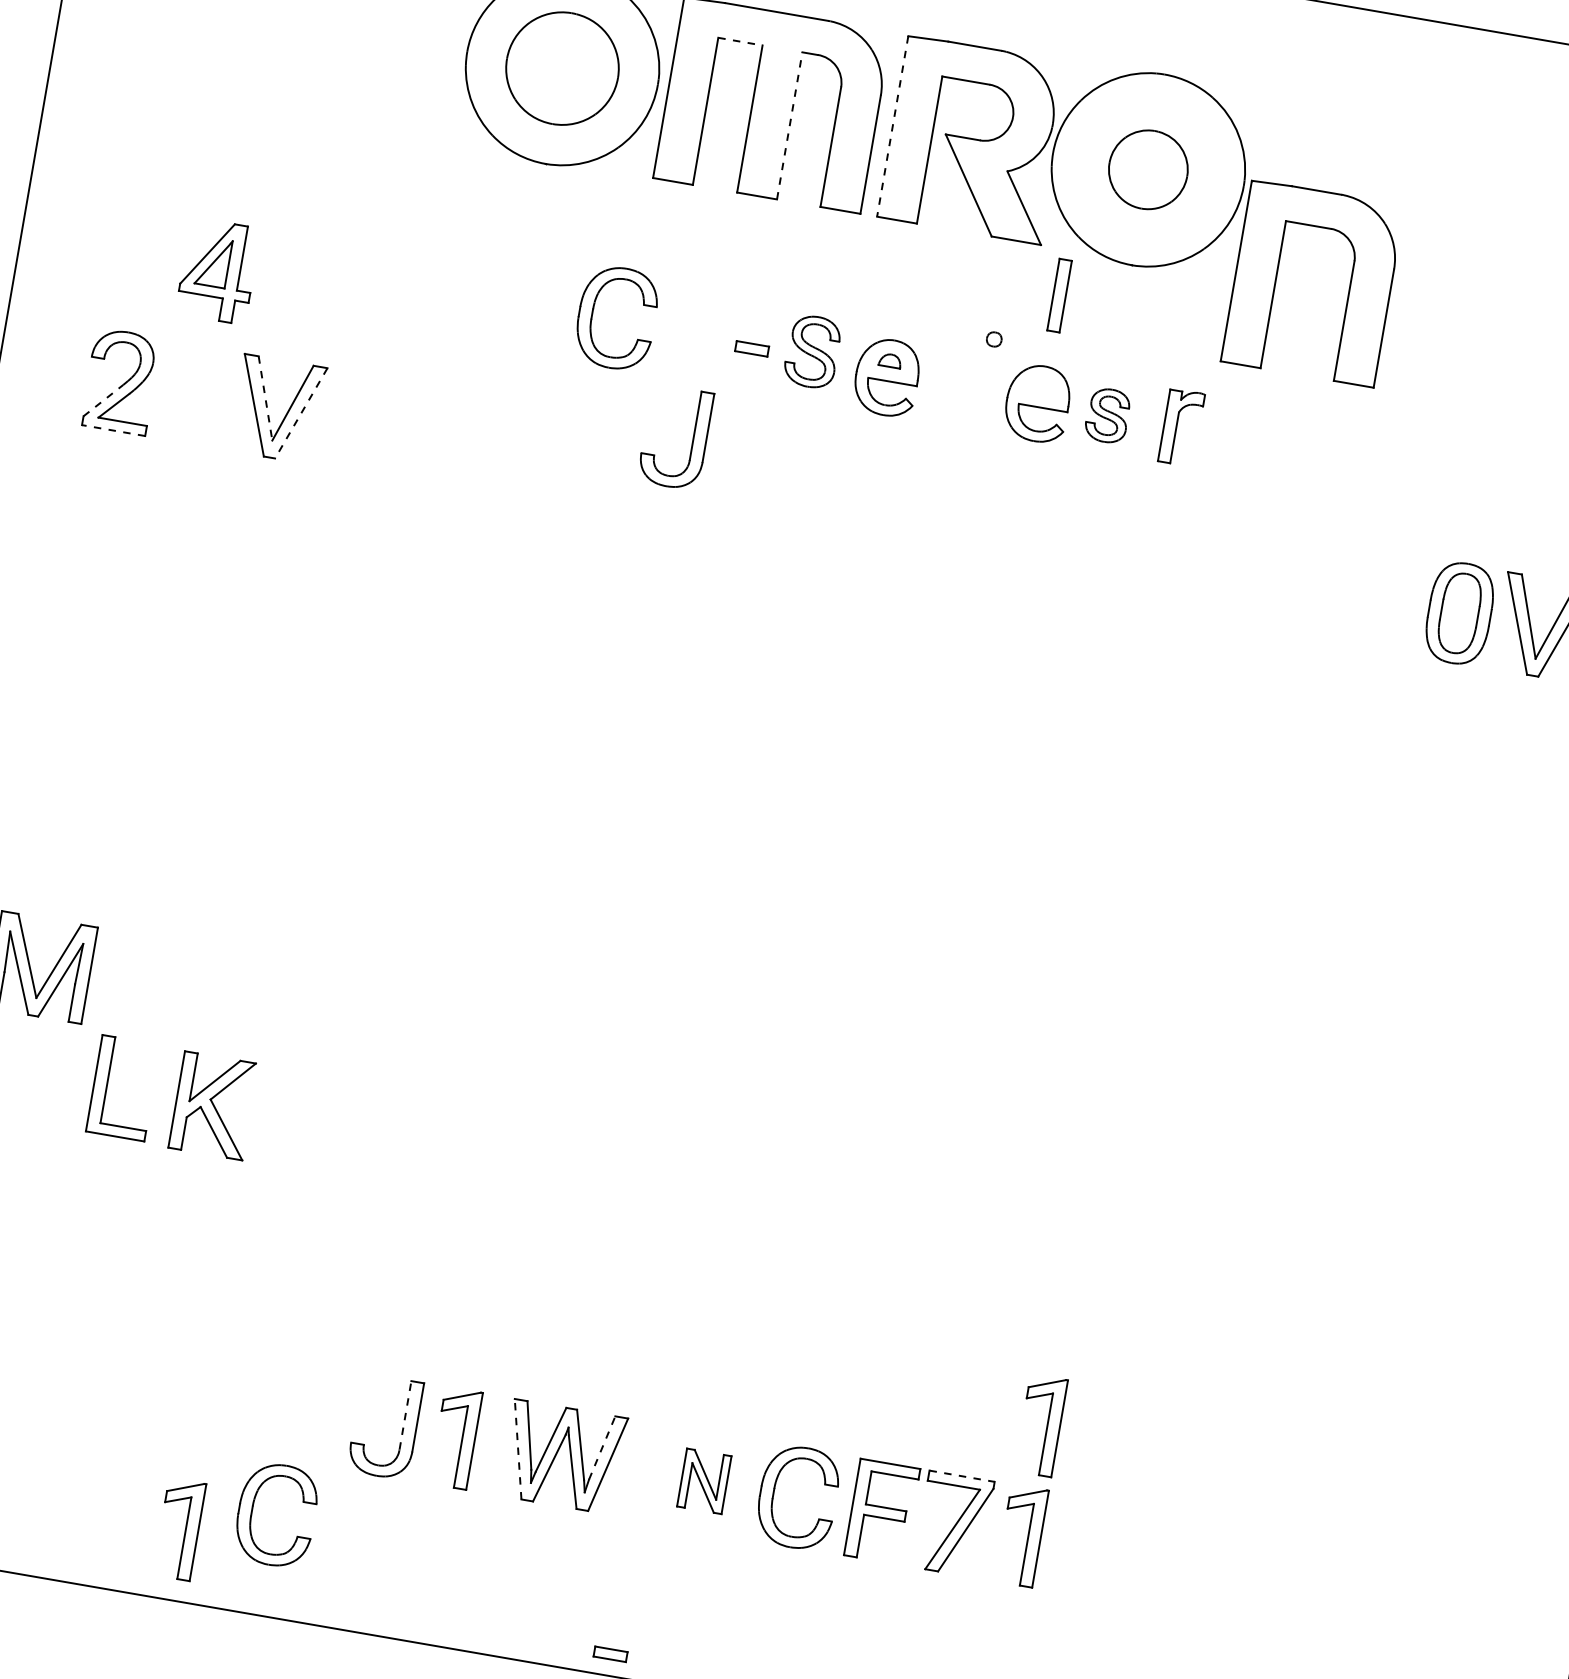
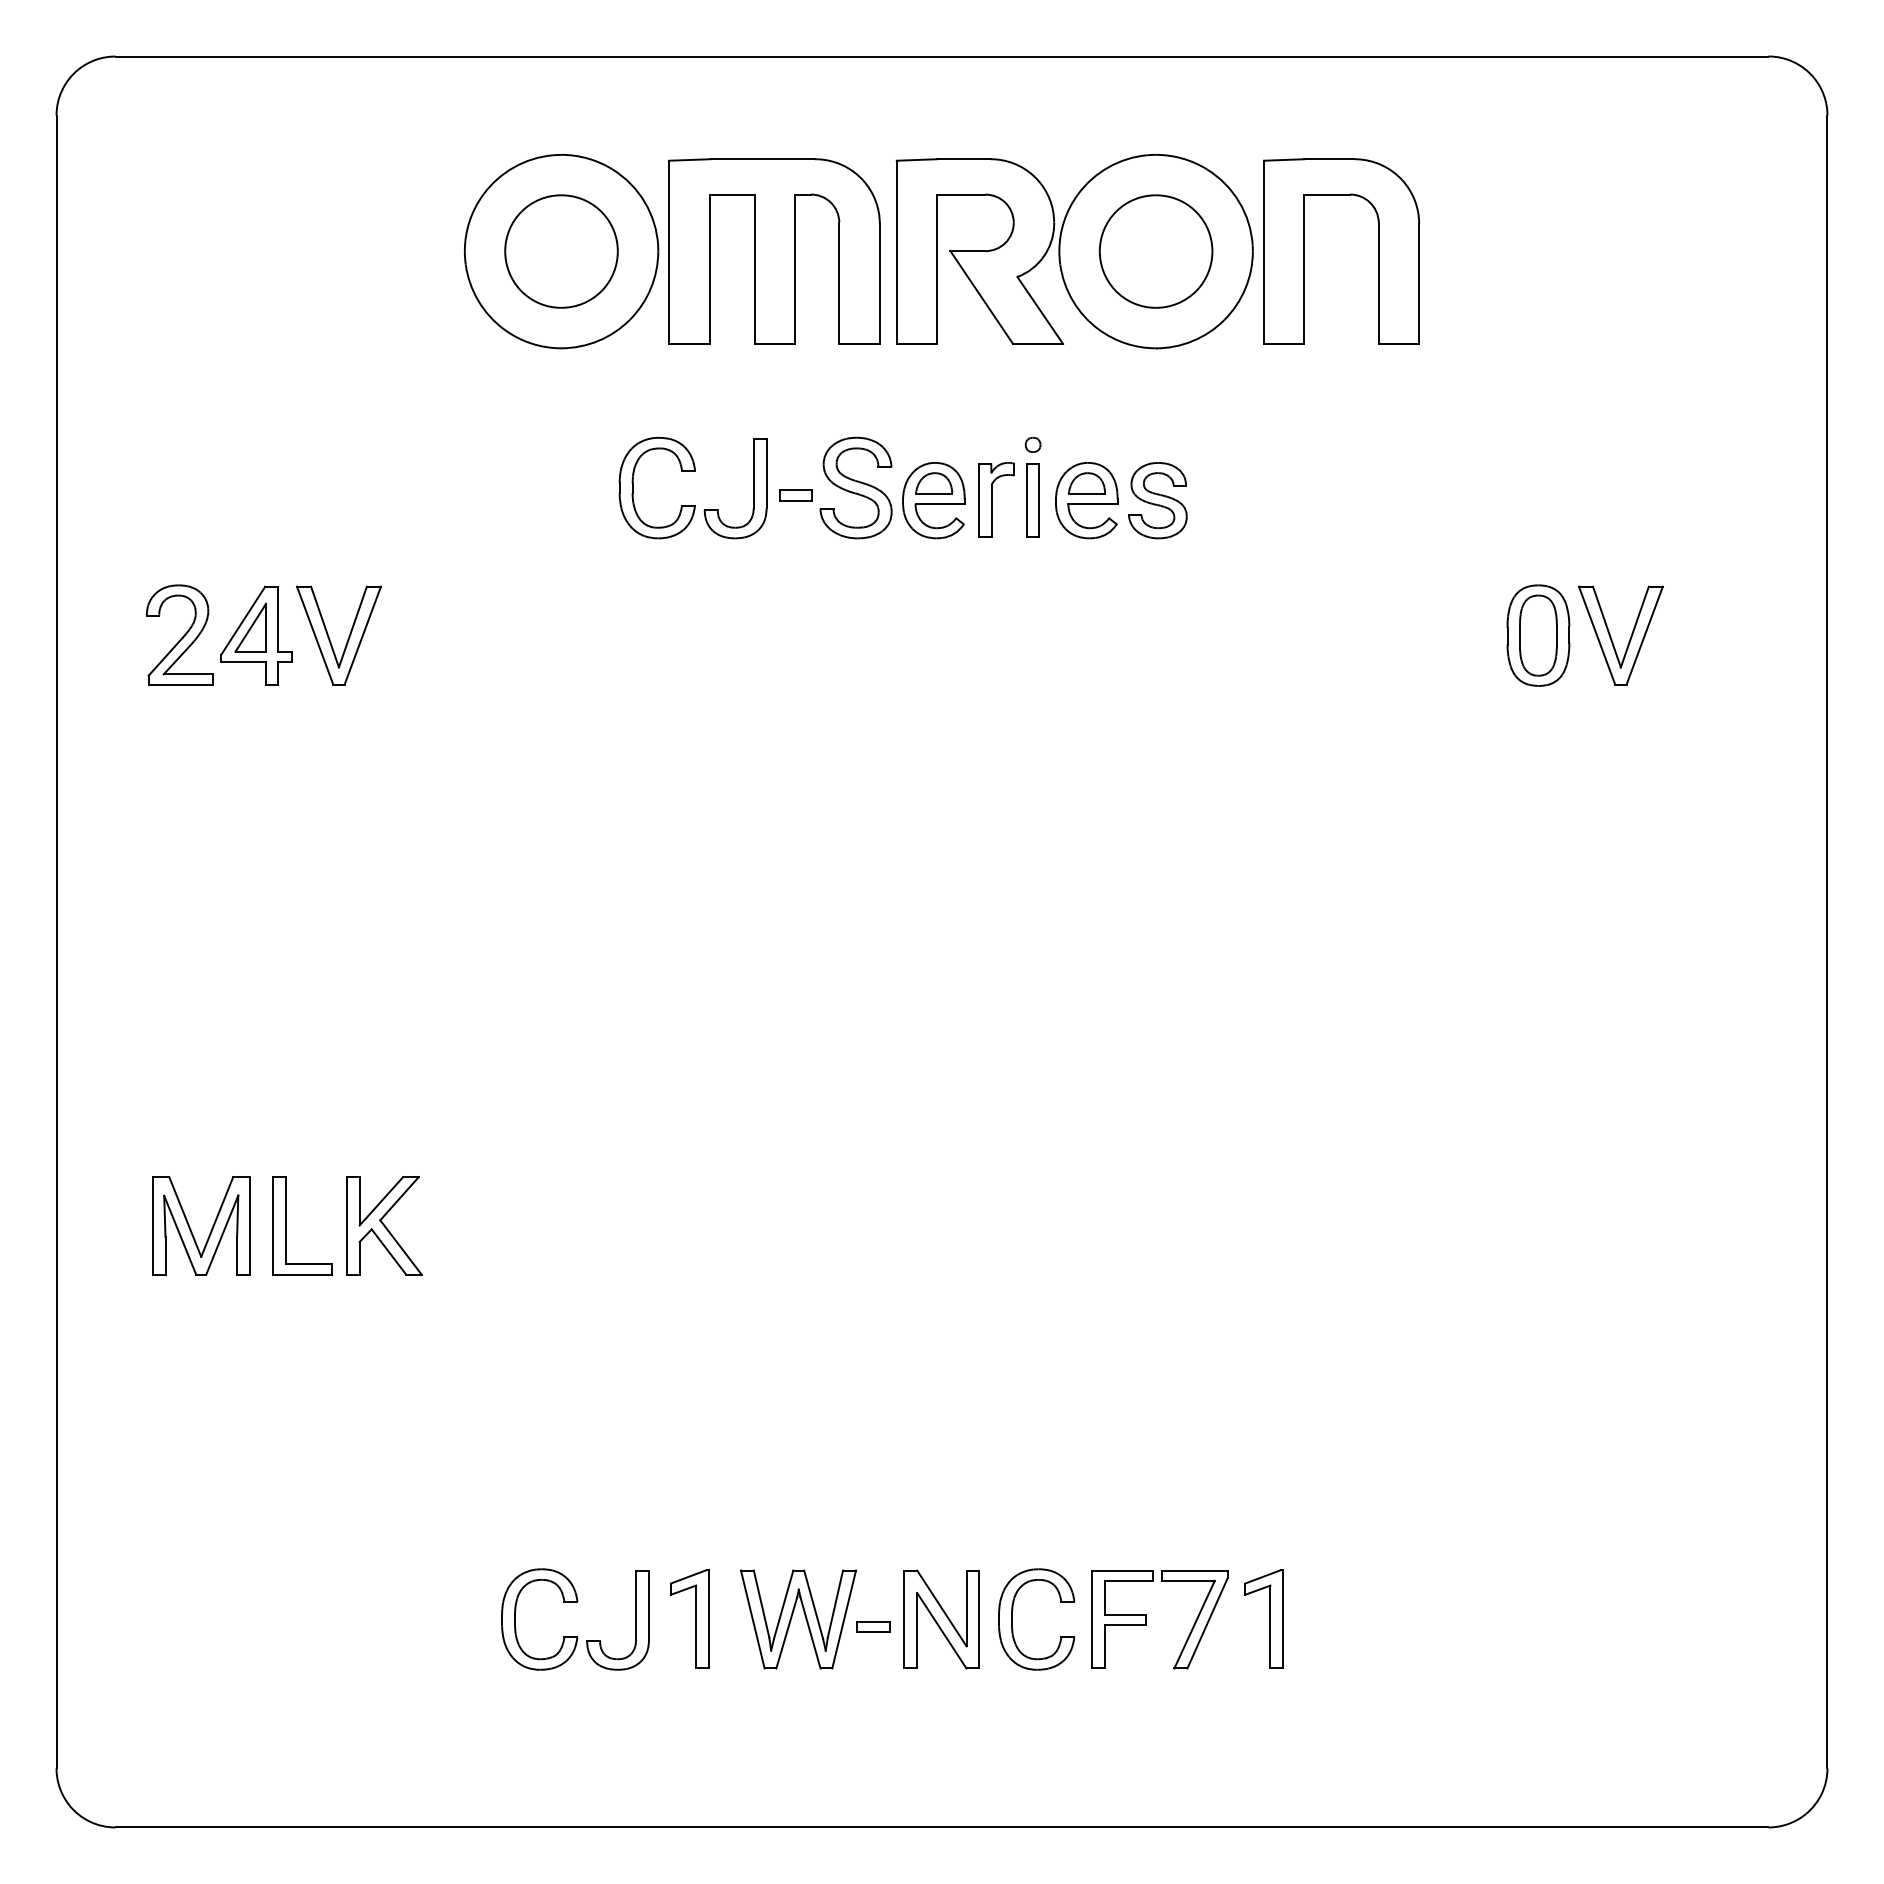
line: (740, 41) -> (732, 194), dashed -> solid
line: (789, 126) -> (795, 269), dashed -> solid
line: (892, 126) -> (896, 252), dashed -> solid
part: (1147, 169) -> (1155, 251), size x1.43
part: (218, 270) -> (256, 635), moved
part: (1276, 277) -> (1304, 251), moved
part: (1059, 295) -> (1032, 500), moved
part: (812, 351) -> (855, 487), size x1.43
part: (890, 360) -> (934, 483), size x1.67
part: (1040, 386) -> (1086, 483), added
line: (265, 398) -> (325, 627), dashed -> solid
line: (104, 400) -> (166, 656), dashed -> solid
line: (300, 414) -> (362, 636), dashed -> solid
part: (1107, 415) -> (1157, 500), size x1.43
part: (1181, 427) -> (996, 499), moved
line: (113, 430) -> (180, 684), dashed -> solid
part: (693, 440) -> (753, 488), moved
part: (107, 1085) -> (286, 1225), moved
part: (213, 1105) -> (384, 1225), moved
line: (405, 1415) -> (636, 1605), dashed -> solid
part: (1040, 1424) -> (1263, 1506), removed
line: (602, 1447) -> (835, 1603), dashed -> solid
line: (517, 1449) -> (752, 1619), dashed -> solid
line: (962, 1476) -> (1195, 1570), dashed -> solid
part: (704, 1481) -> (941, 1619), size x1.67
part: (252, 1510) -> (515, 1619), moved
part: (179, 1528) -> (432, 1755), removed
part: (610, 1653) -> (873, 1626), moved

